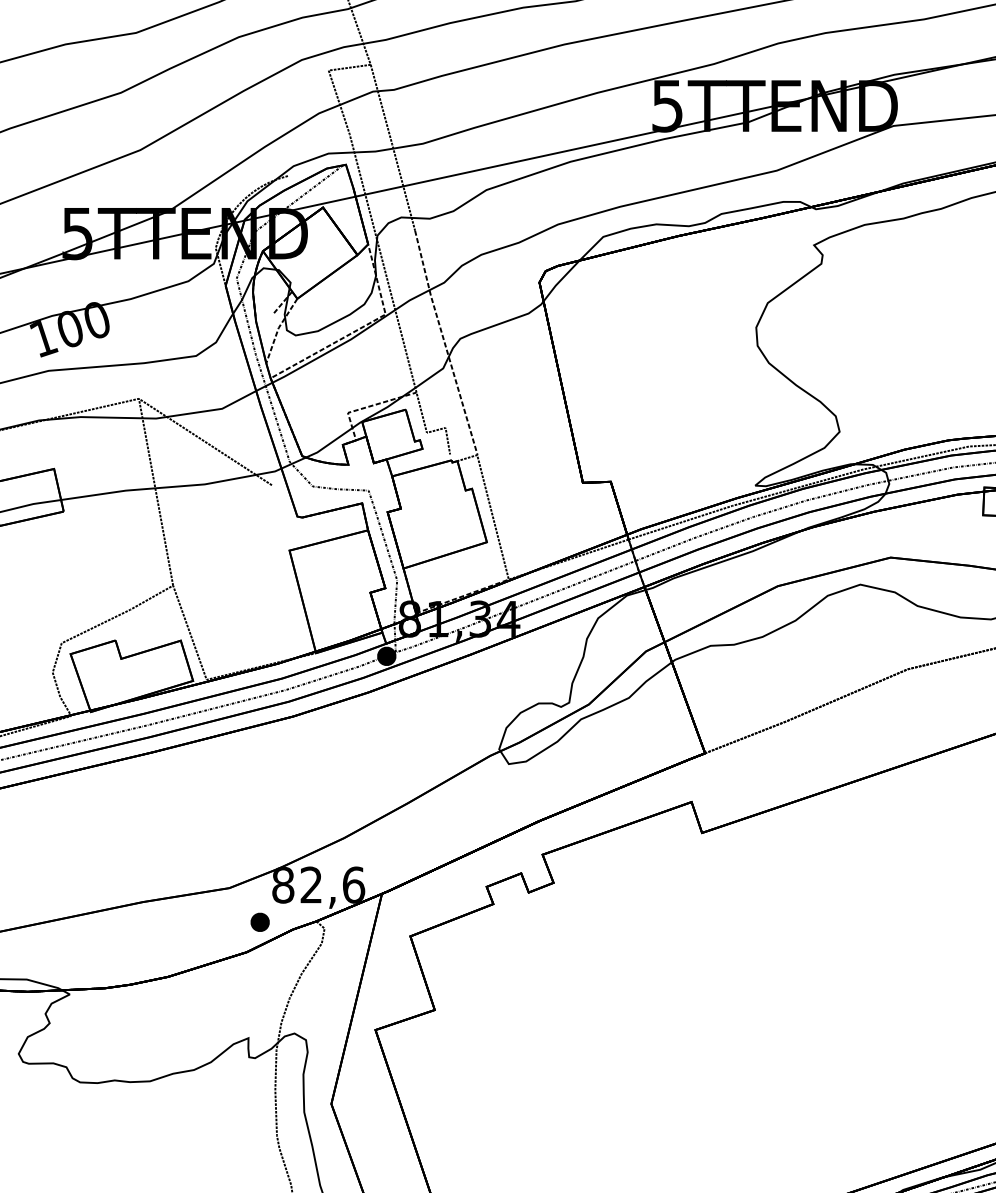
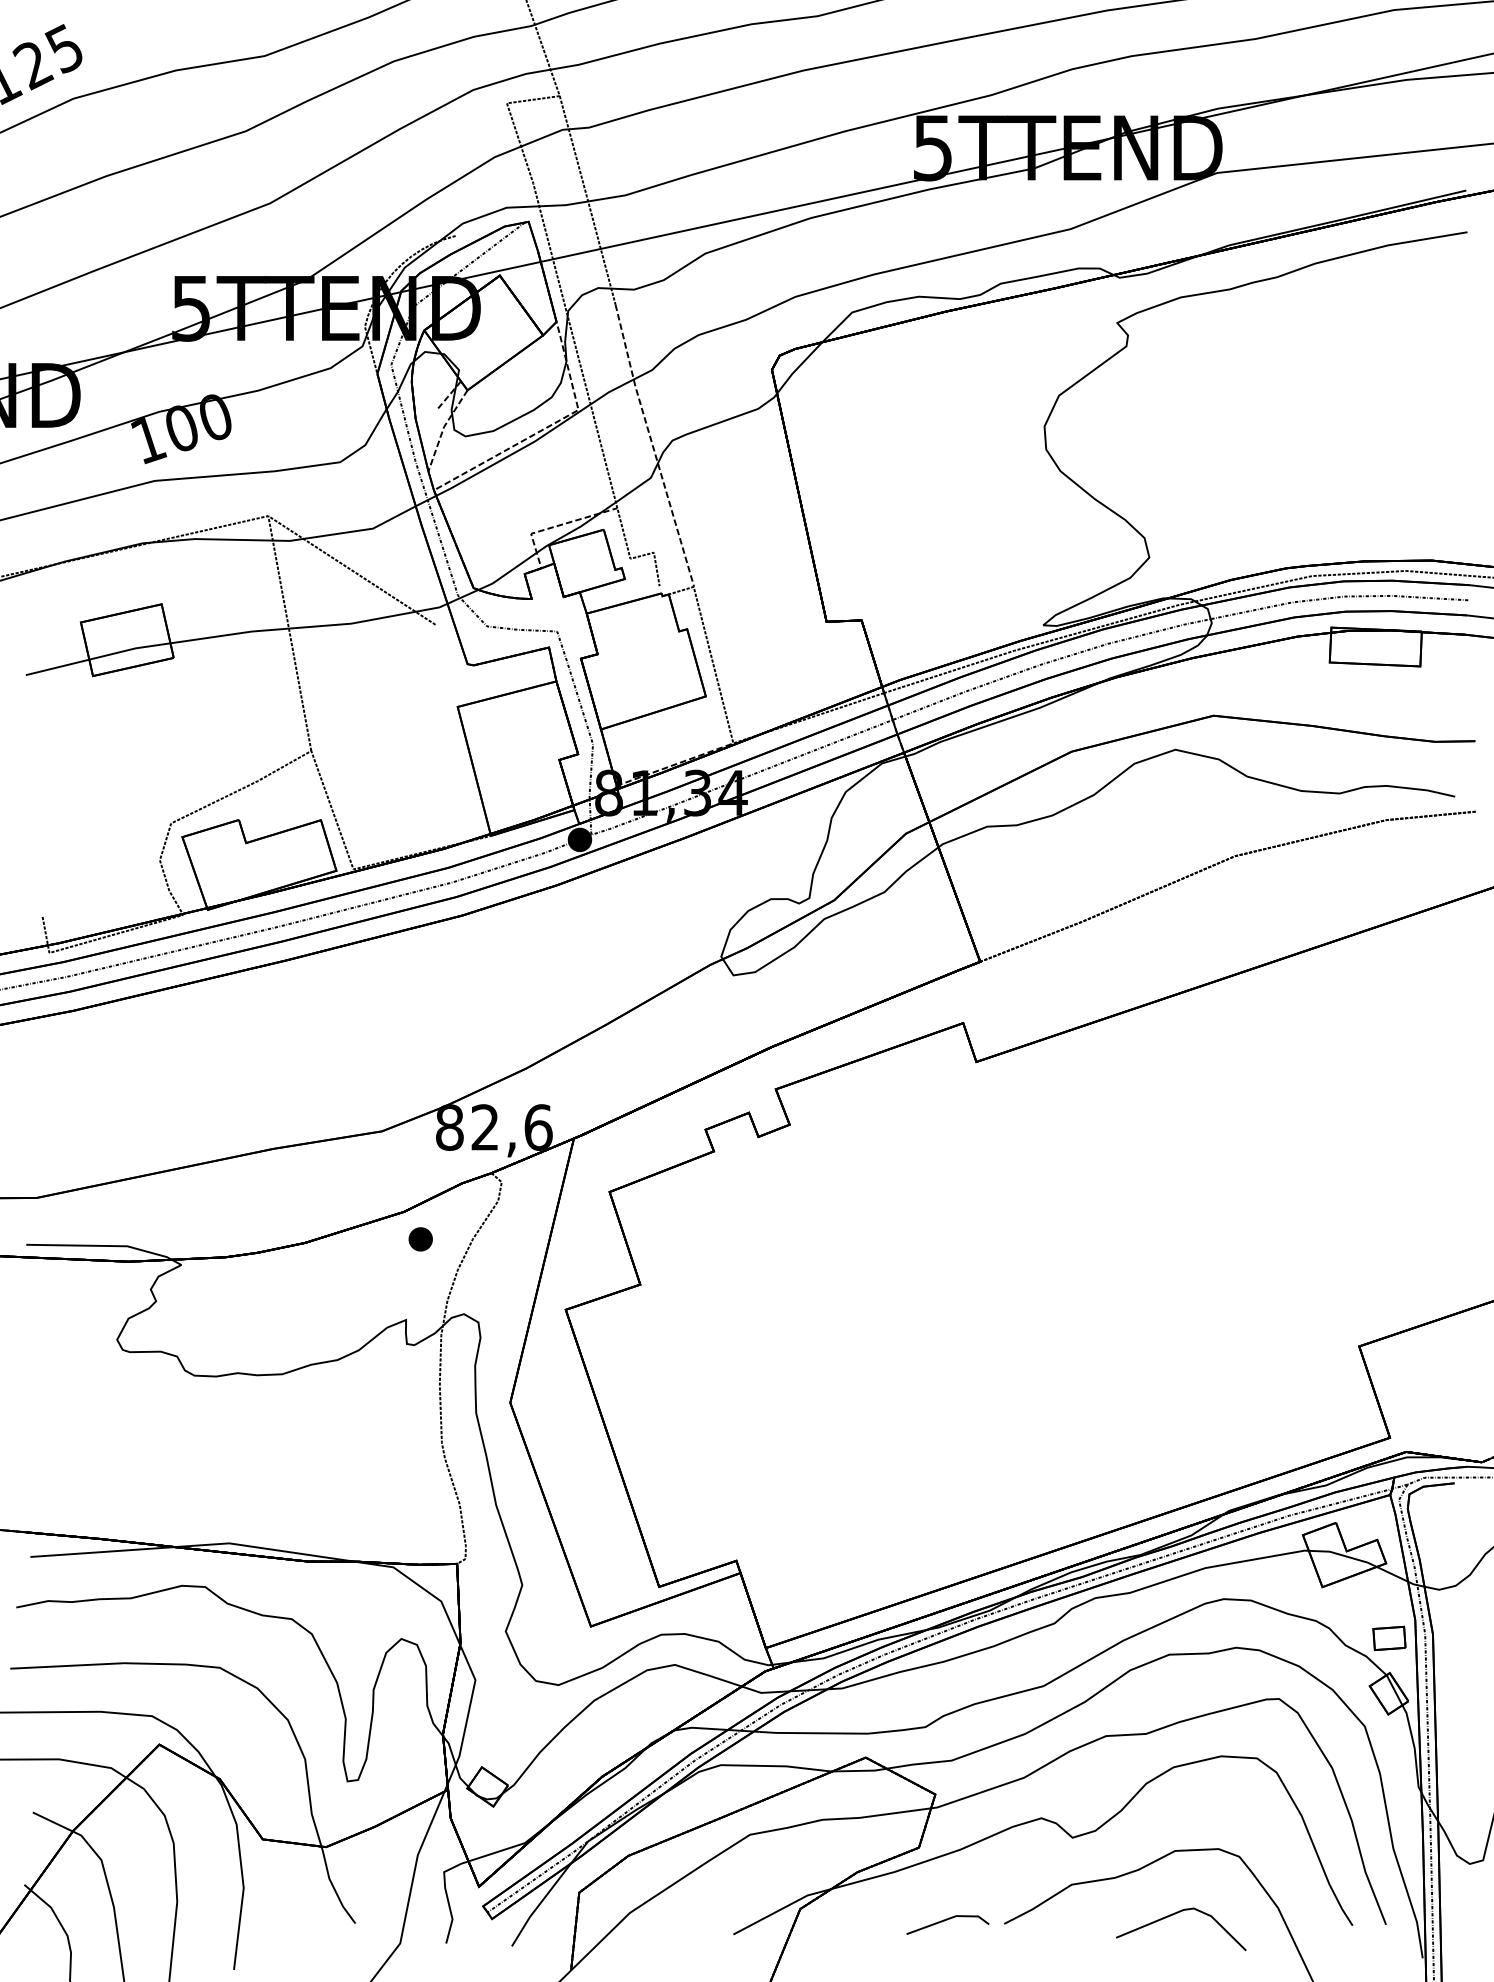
part: (259, 922) -> (420, 1239), moved

